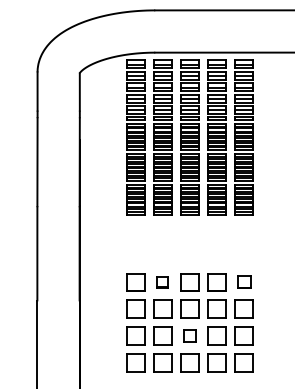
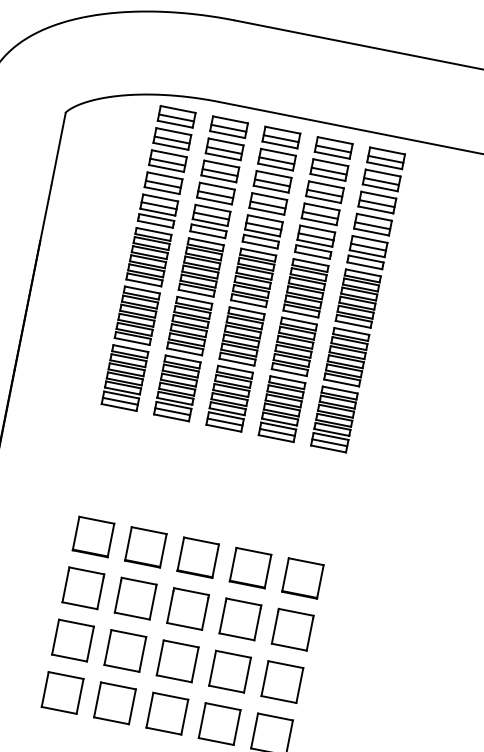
part: (162, 282) -> (145, 547), size x1.67
part: (243, 282) -> (301, 578), size x1.43
part: (189, 335) -> (177, 660), size x1.43

